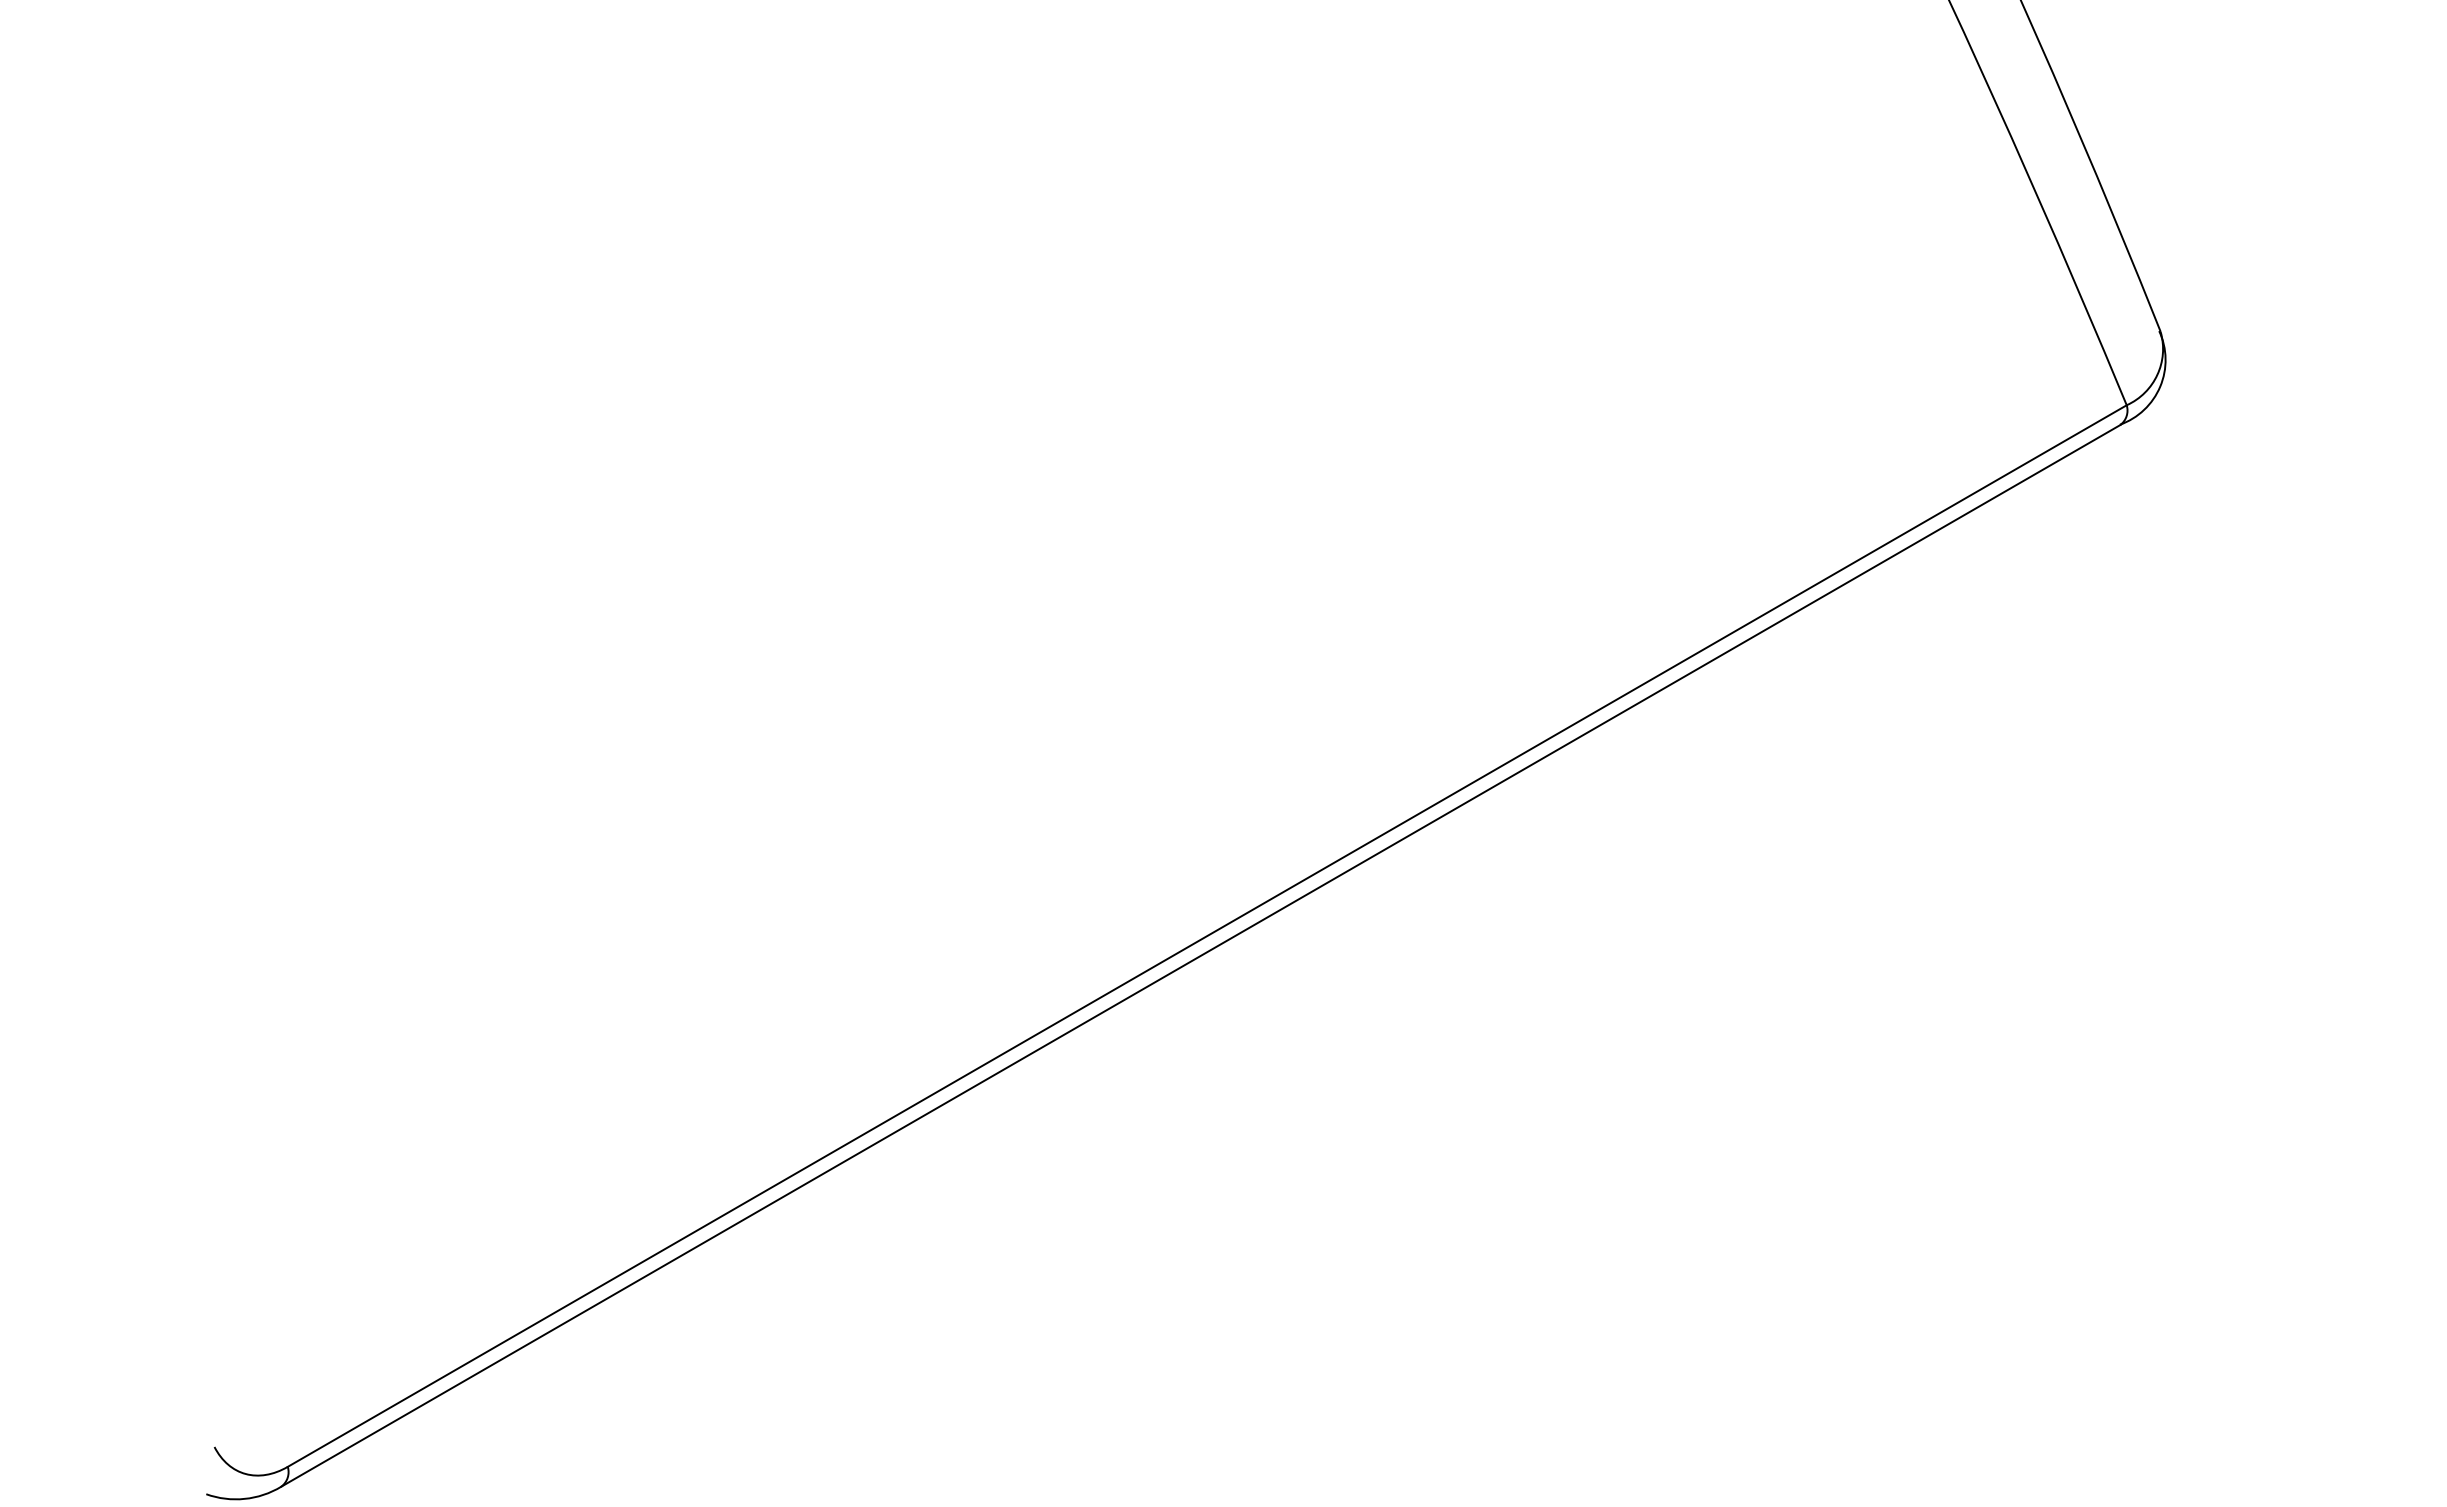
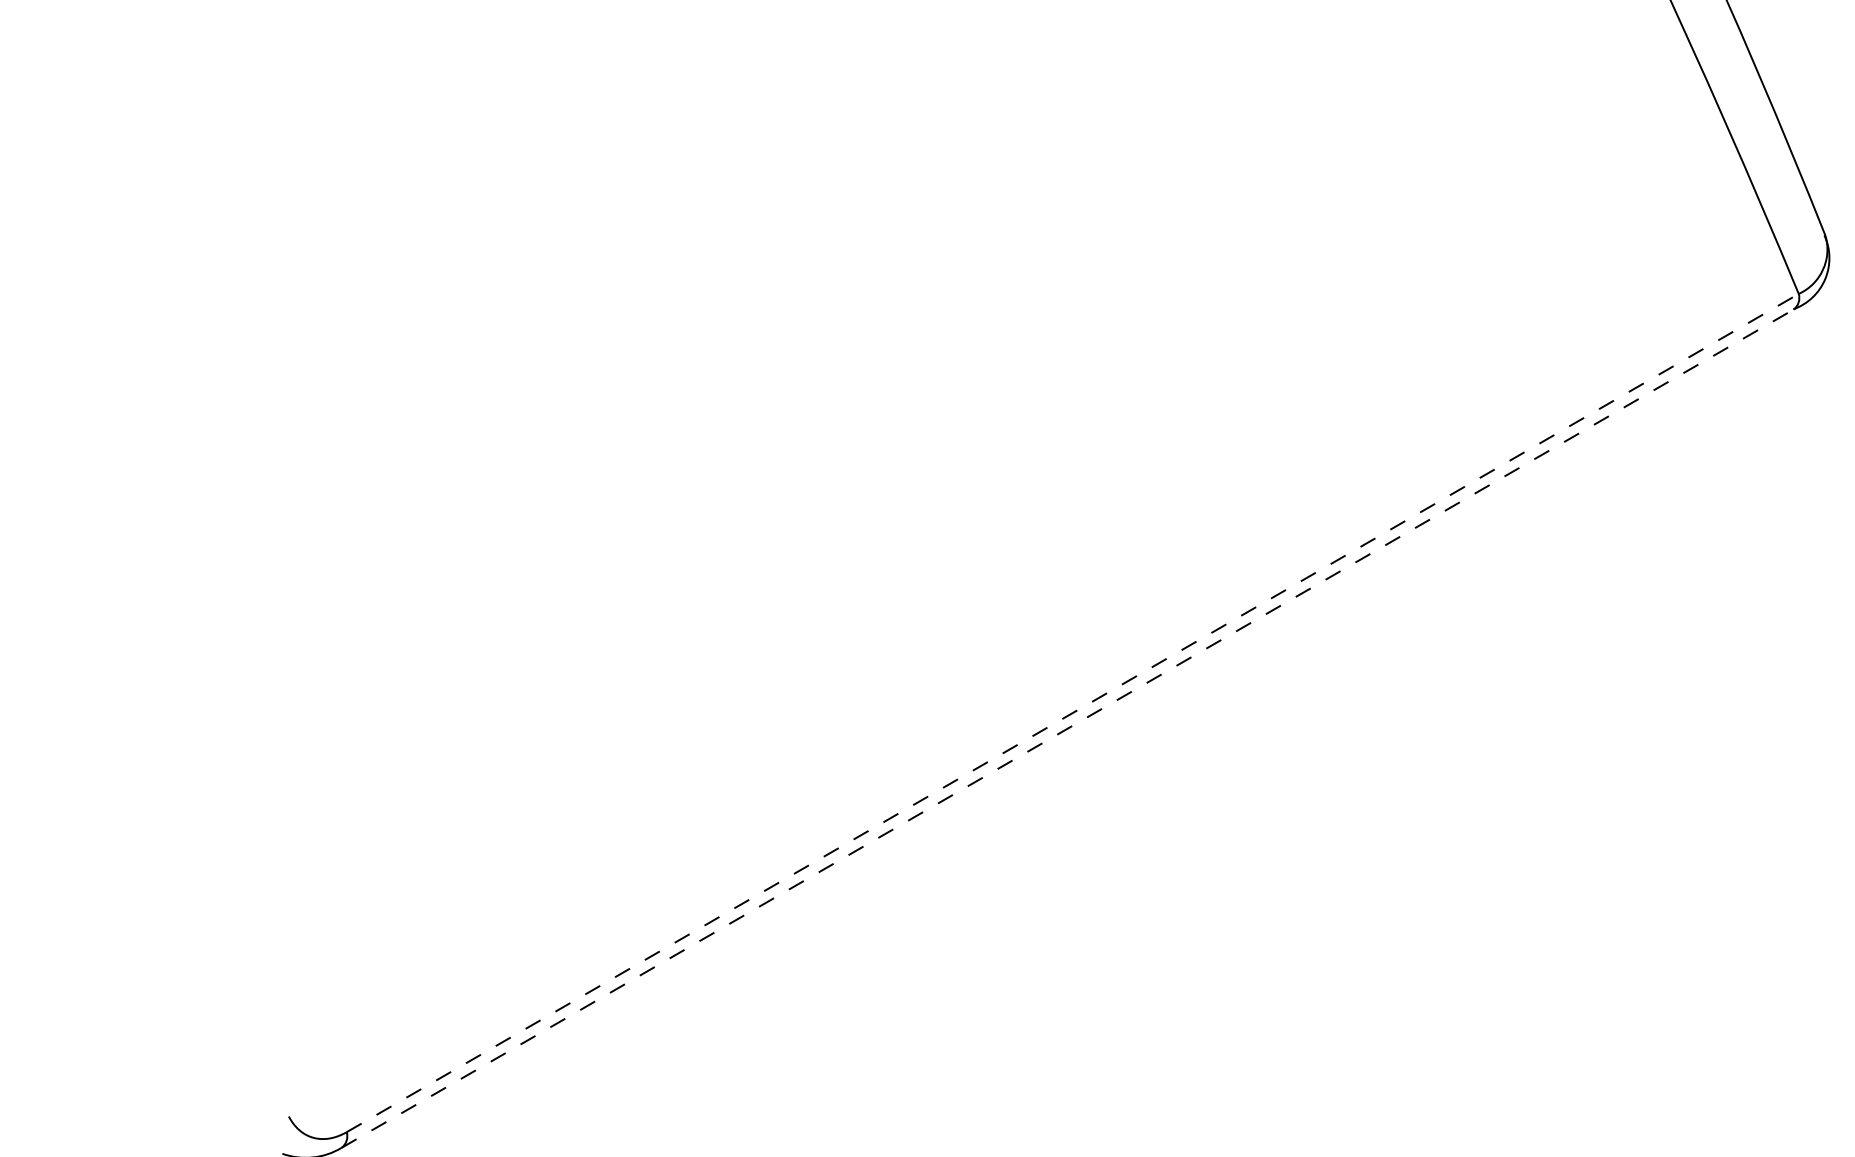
line: (1207, 936) -> (1072, 713), solid -> dashed
line: (1200, 955) -> (1067, 728), solid -> dashed

